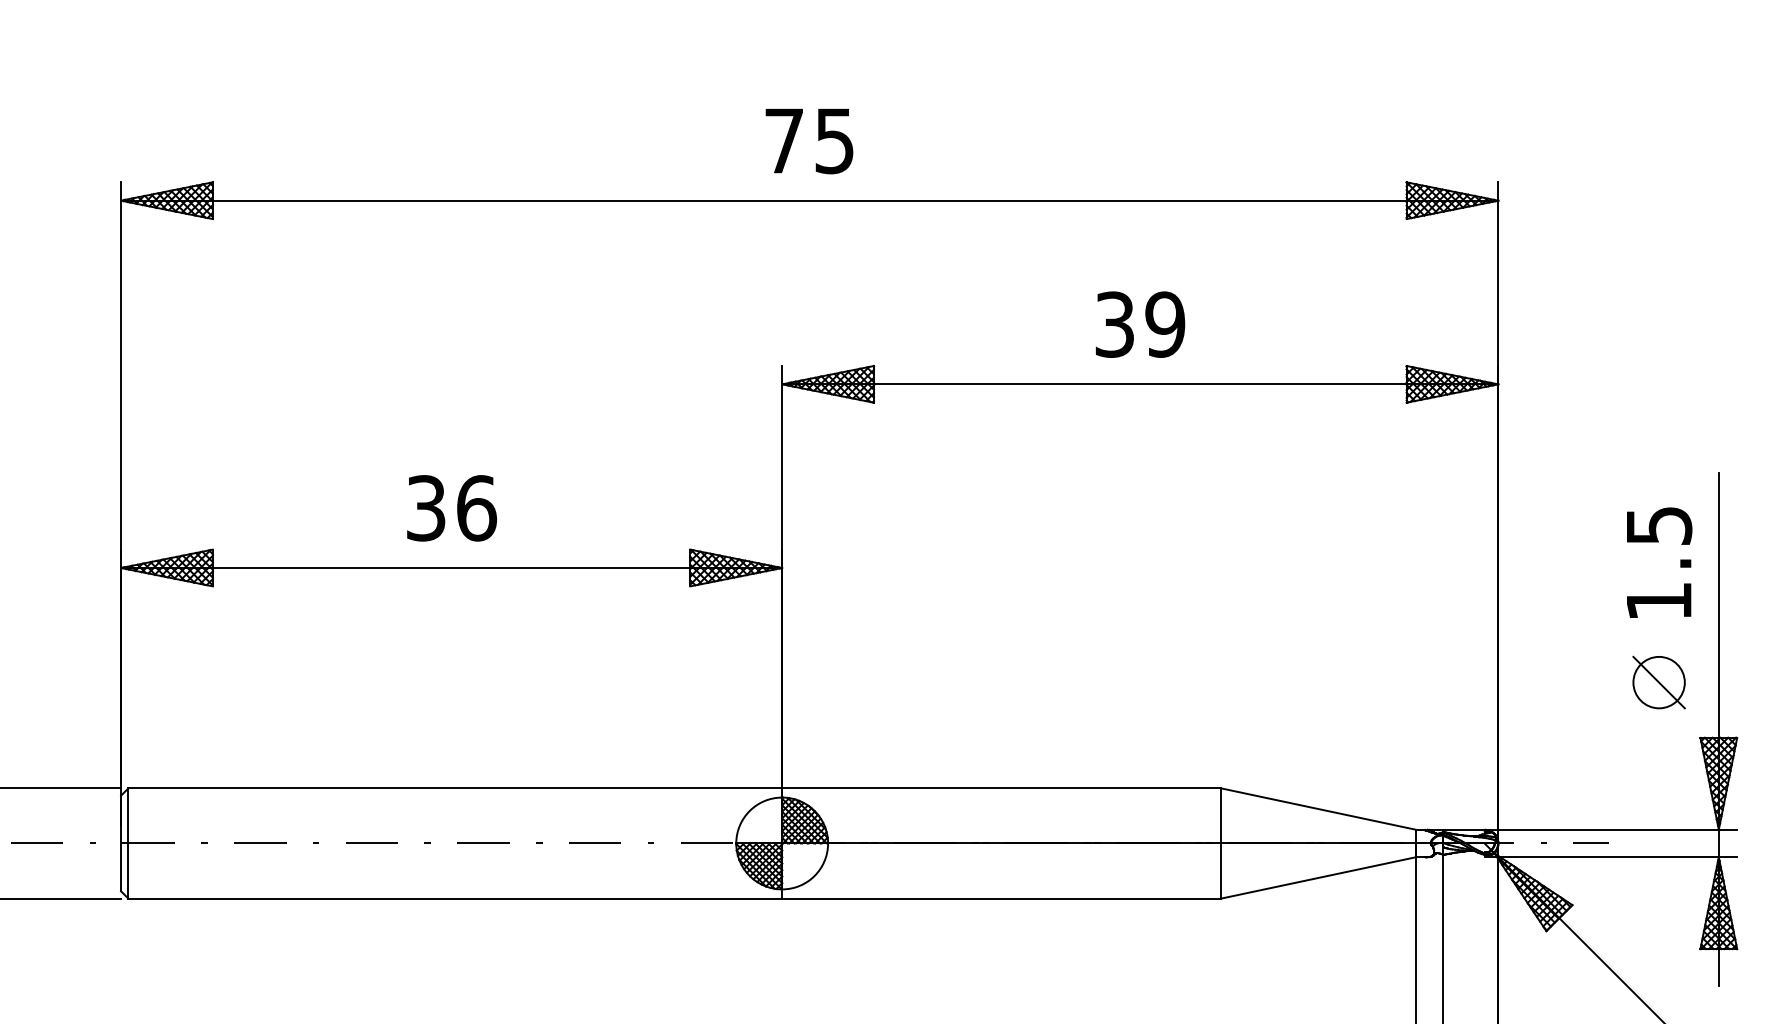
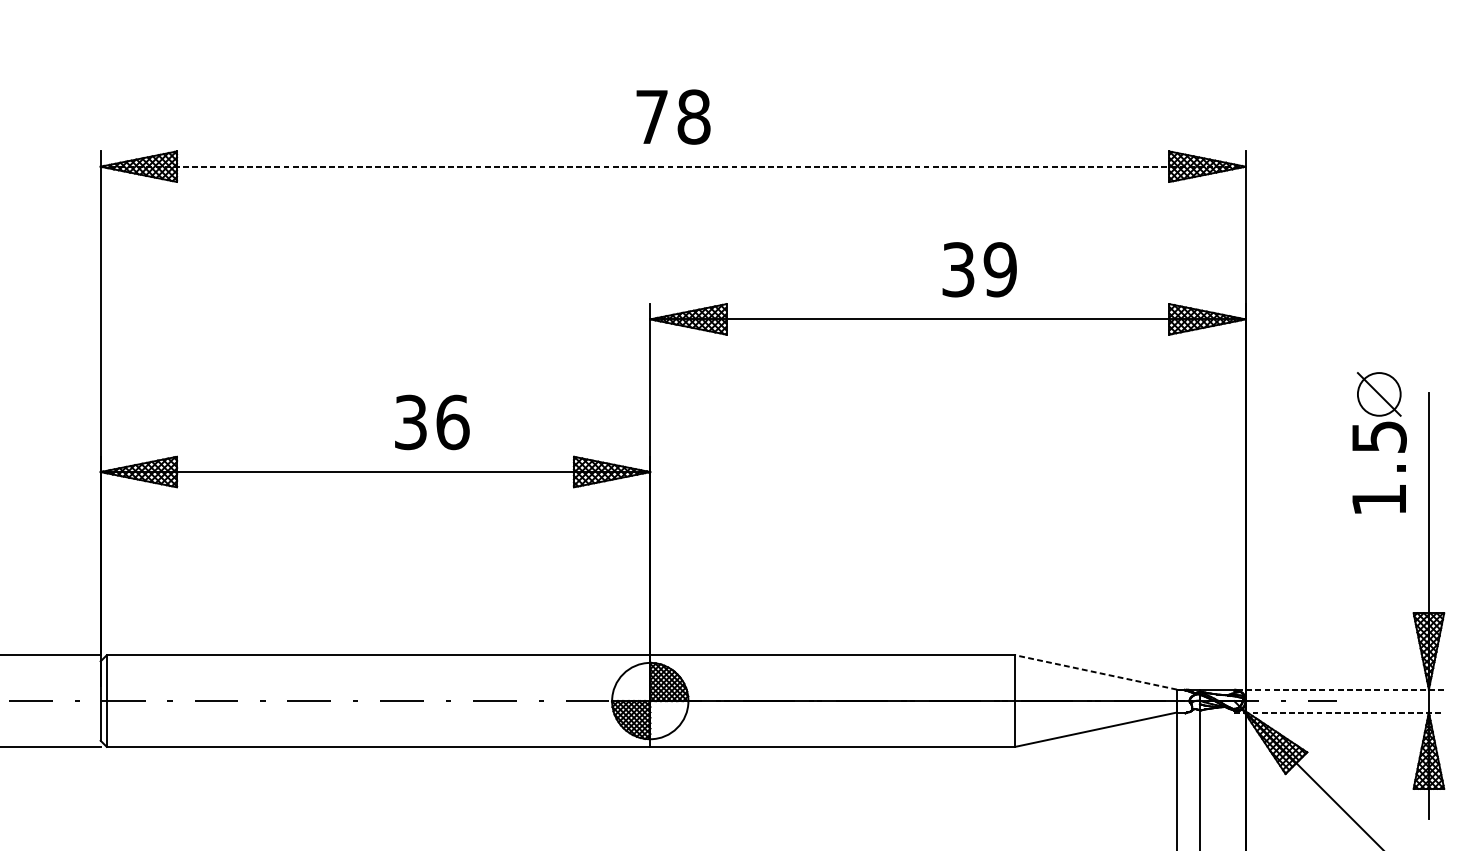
text: (834, 140) -> (693, 116), 75 -> 78
line: (809, 200) -> (672, 166), solid -> dashed
text: (1140, 324) -> (979, 269), moved
text: (451, 508) -> (431, 422), moved
part: (1658, 682) -> (1378, 394), moved
line: (1318, 808) -> (1096, 671), solid -> dashed
line: (1610, 829) -> (1338, 689), solid -> dashed
line: (1611, 857) -> (1339, 712), solid -> dashed

